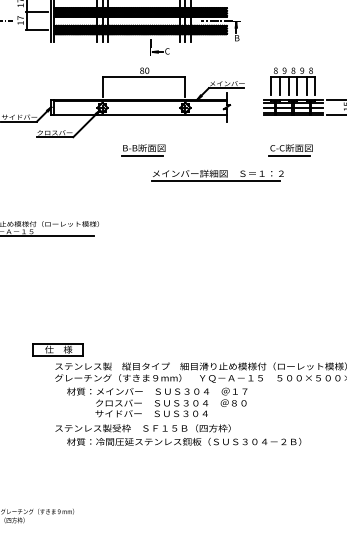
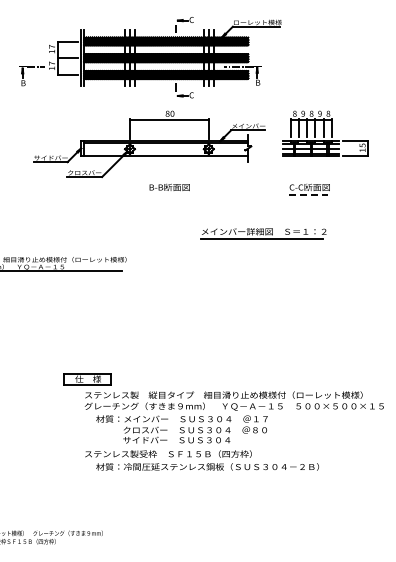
line: (141, 155) -> (167, 194), removed
line: (290, 155) -> (308, 194), solid -> dashed
part: (217, 175) -> (263, 233), moved

